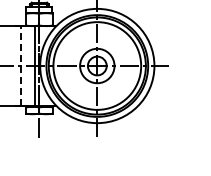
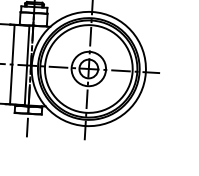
line: (20, 66) -> (12, 65), dashed -> solid

